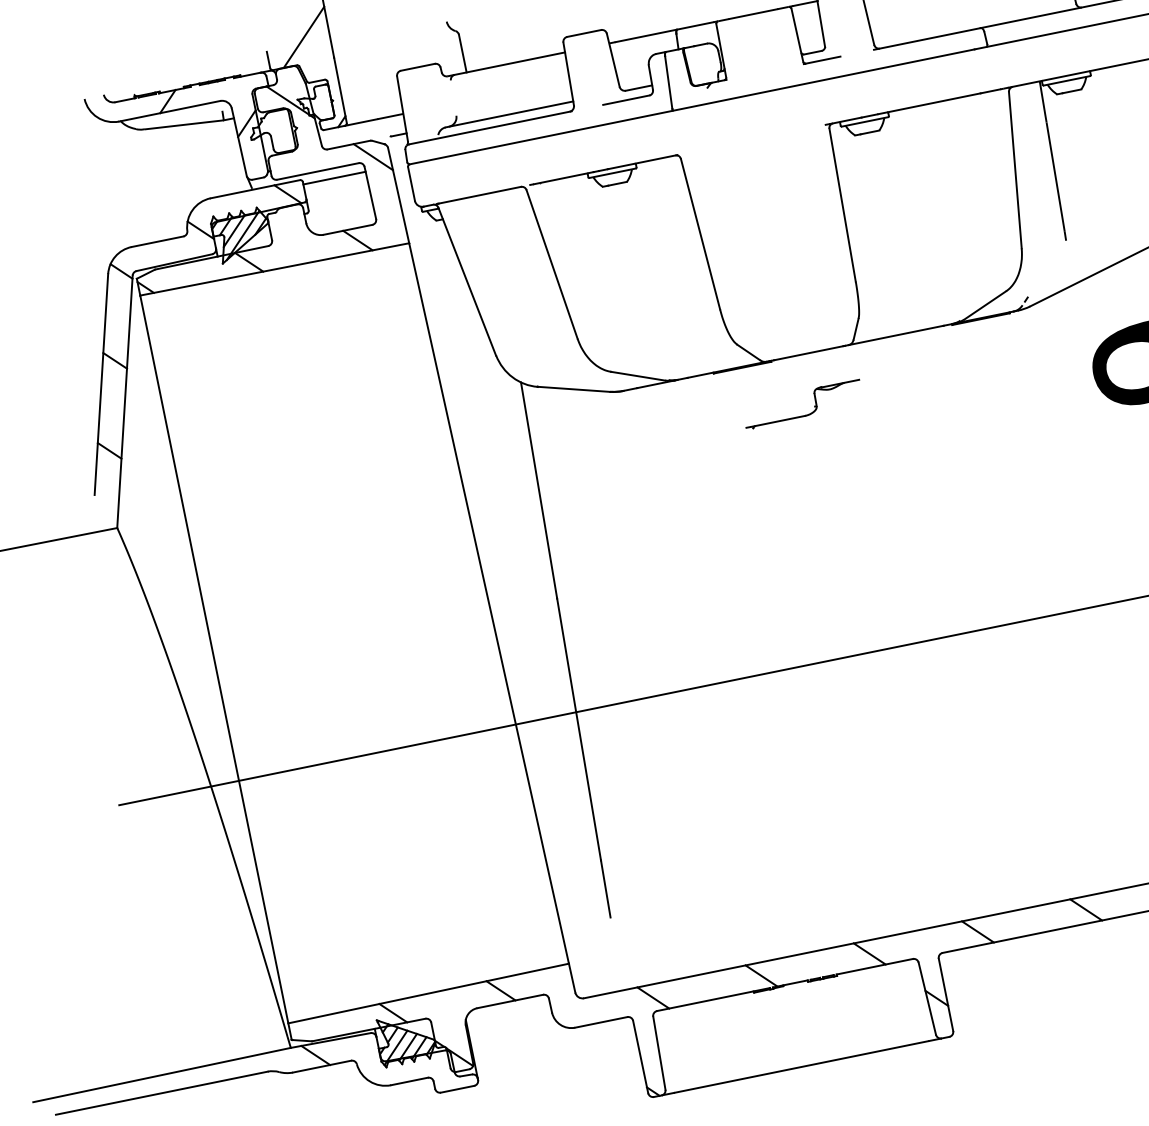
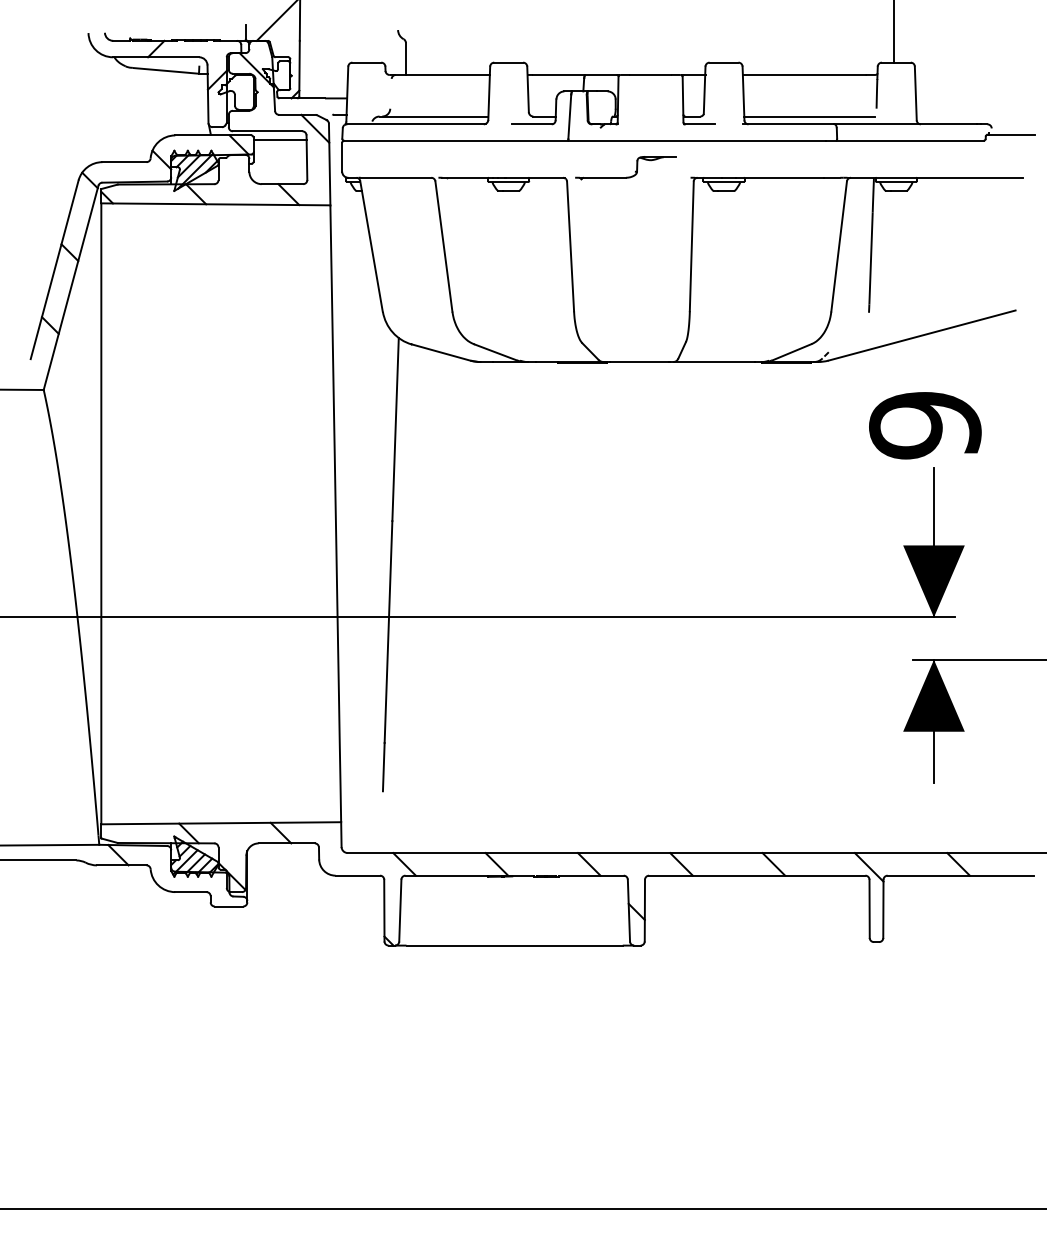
line: (949, 24) -> (809, 116), added
part: (805, 414) -> (626, 176), moved

